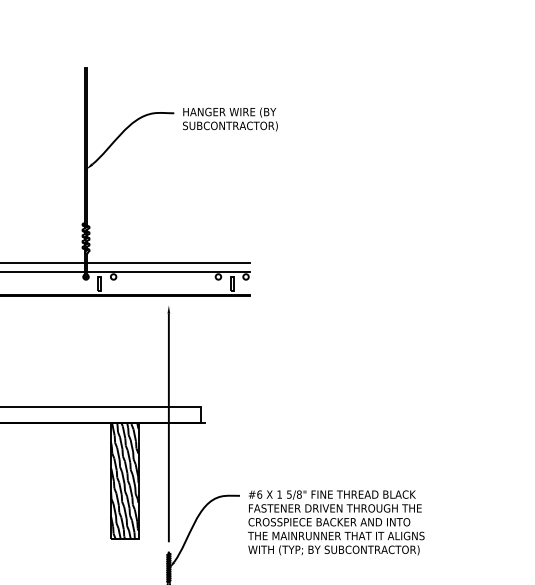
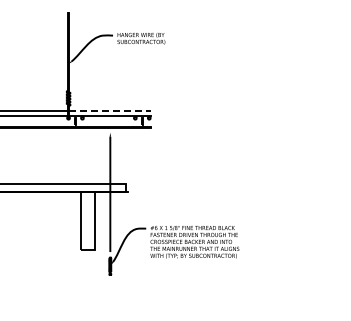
line: (169, 263) -> (110, 111), solid -> dashed
hatch: (125, 479) -> (88, 220), removed

